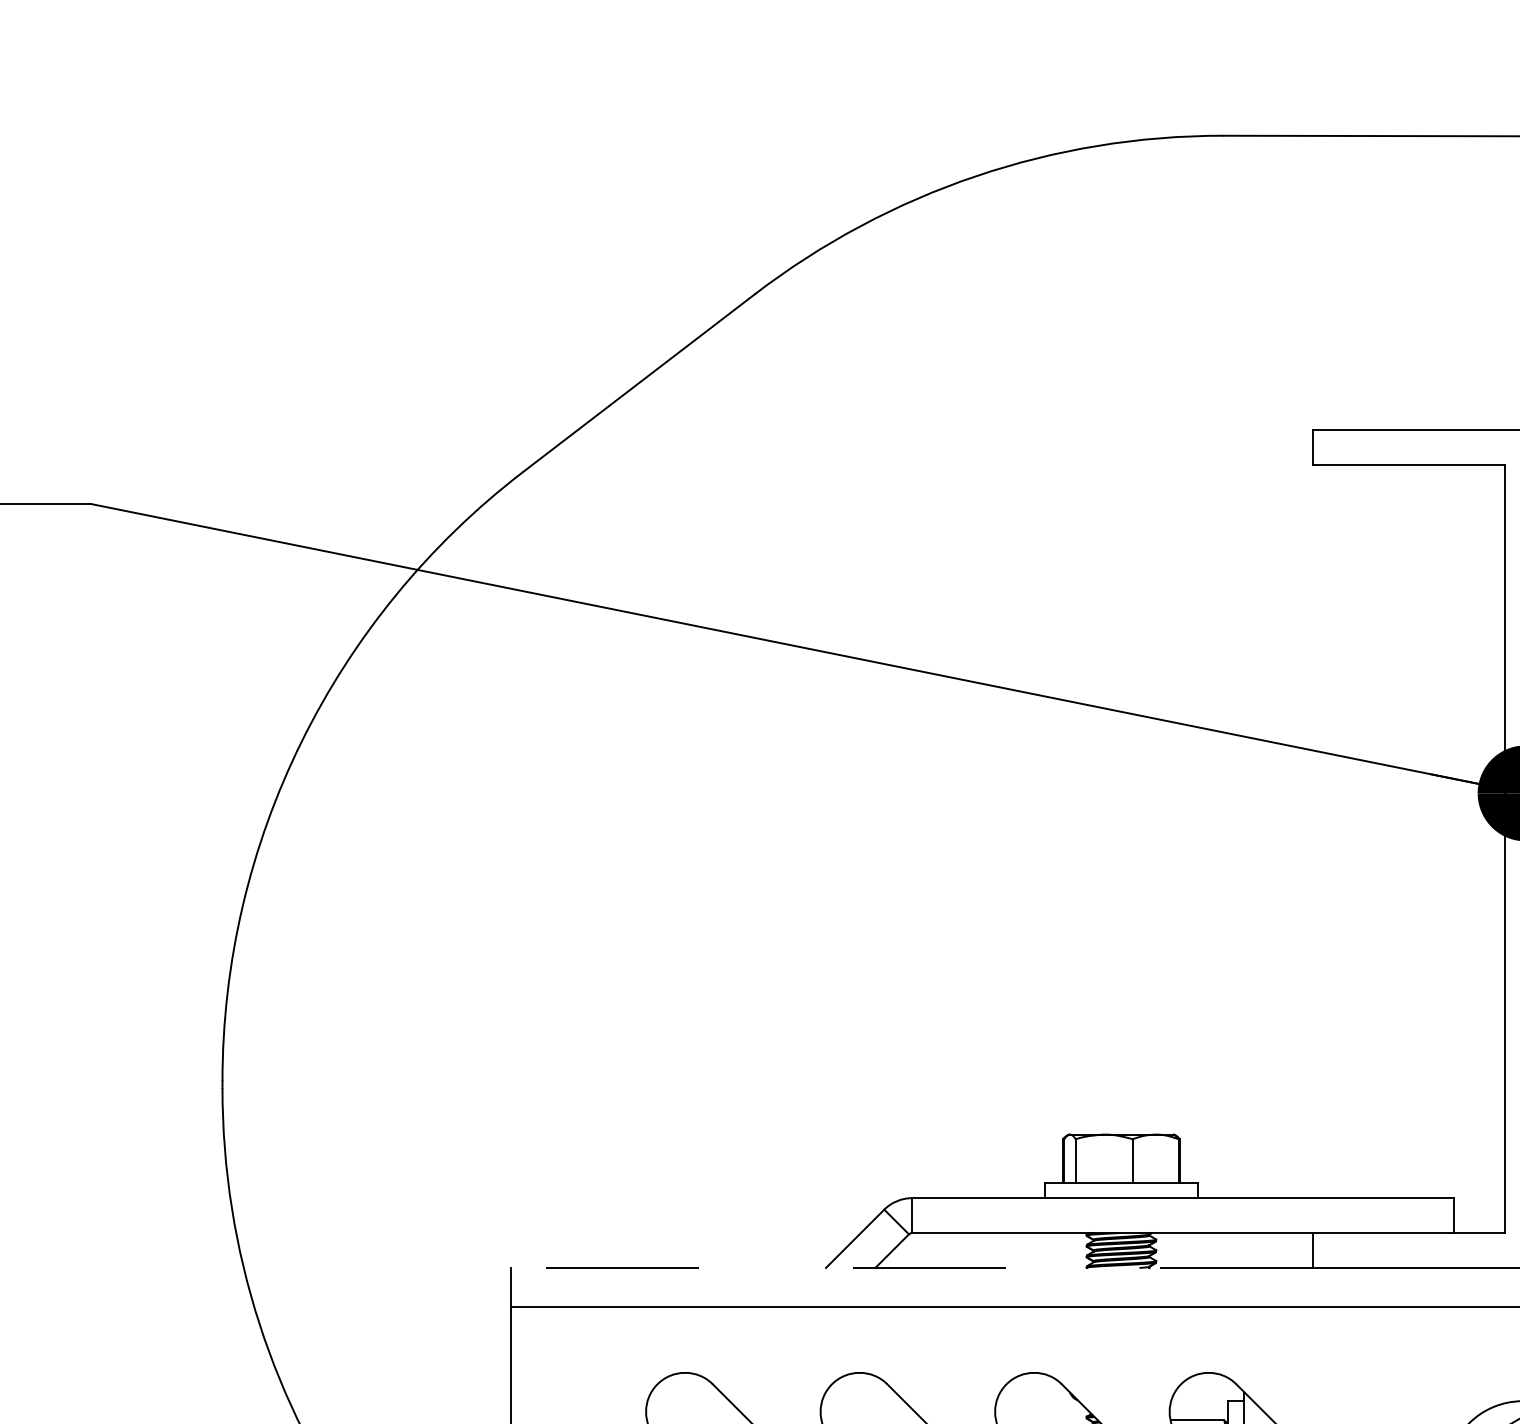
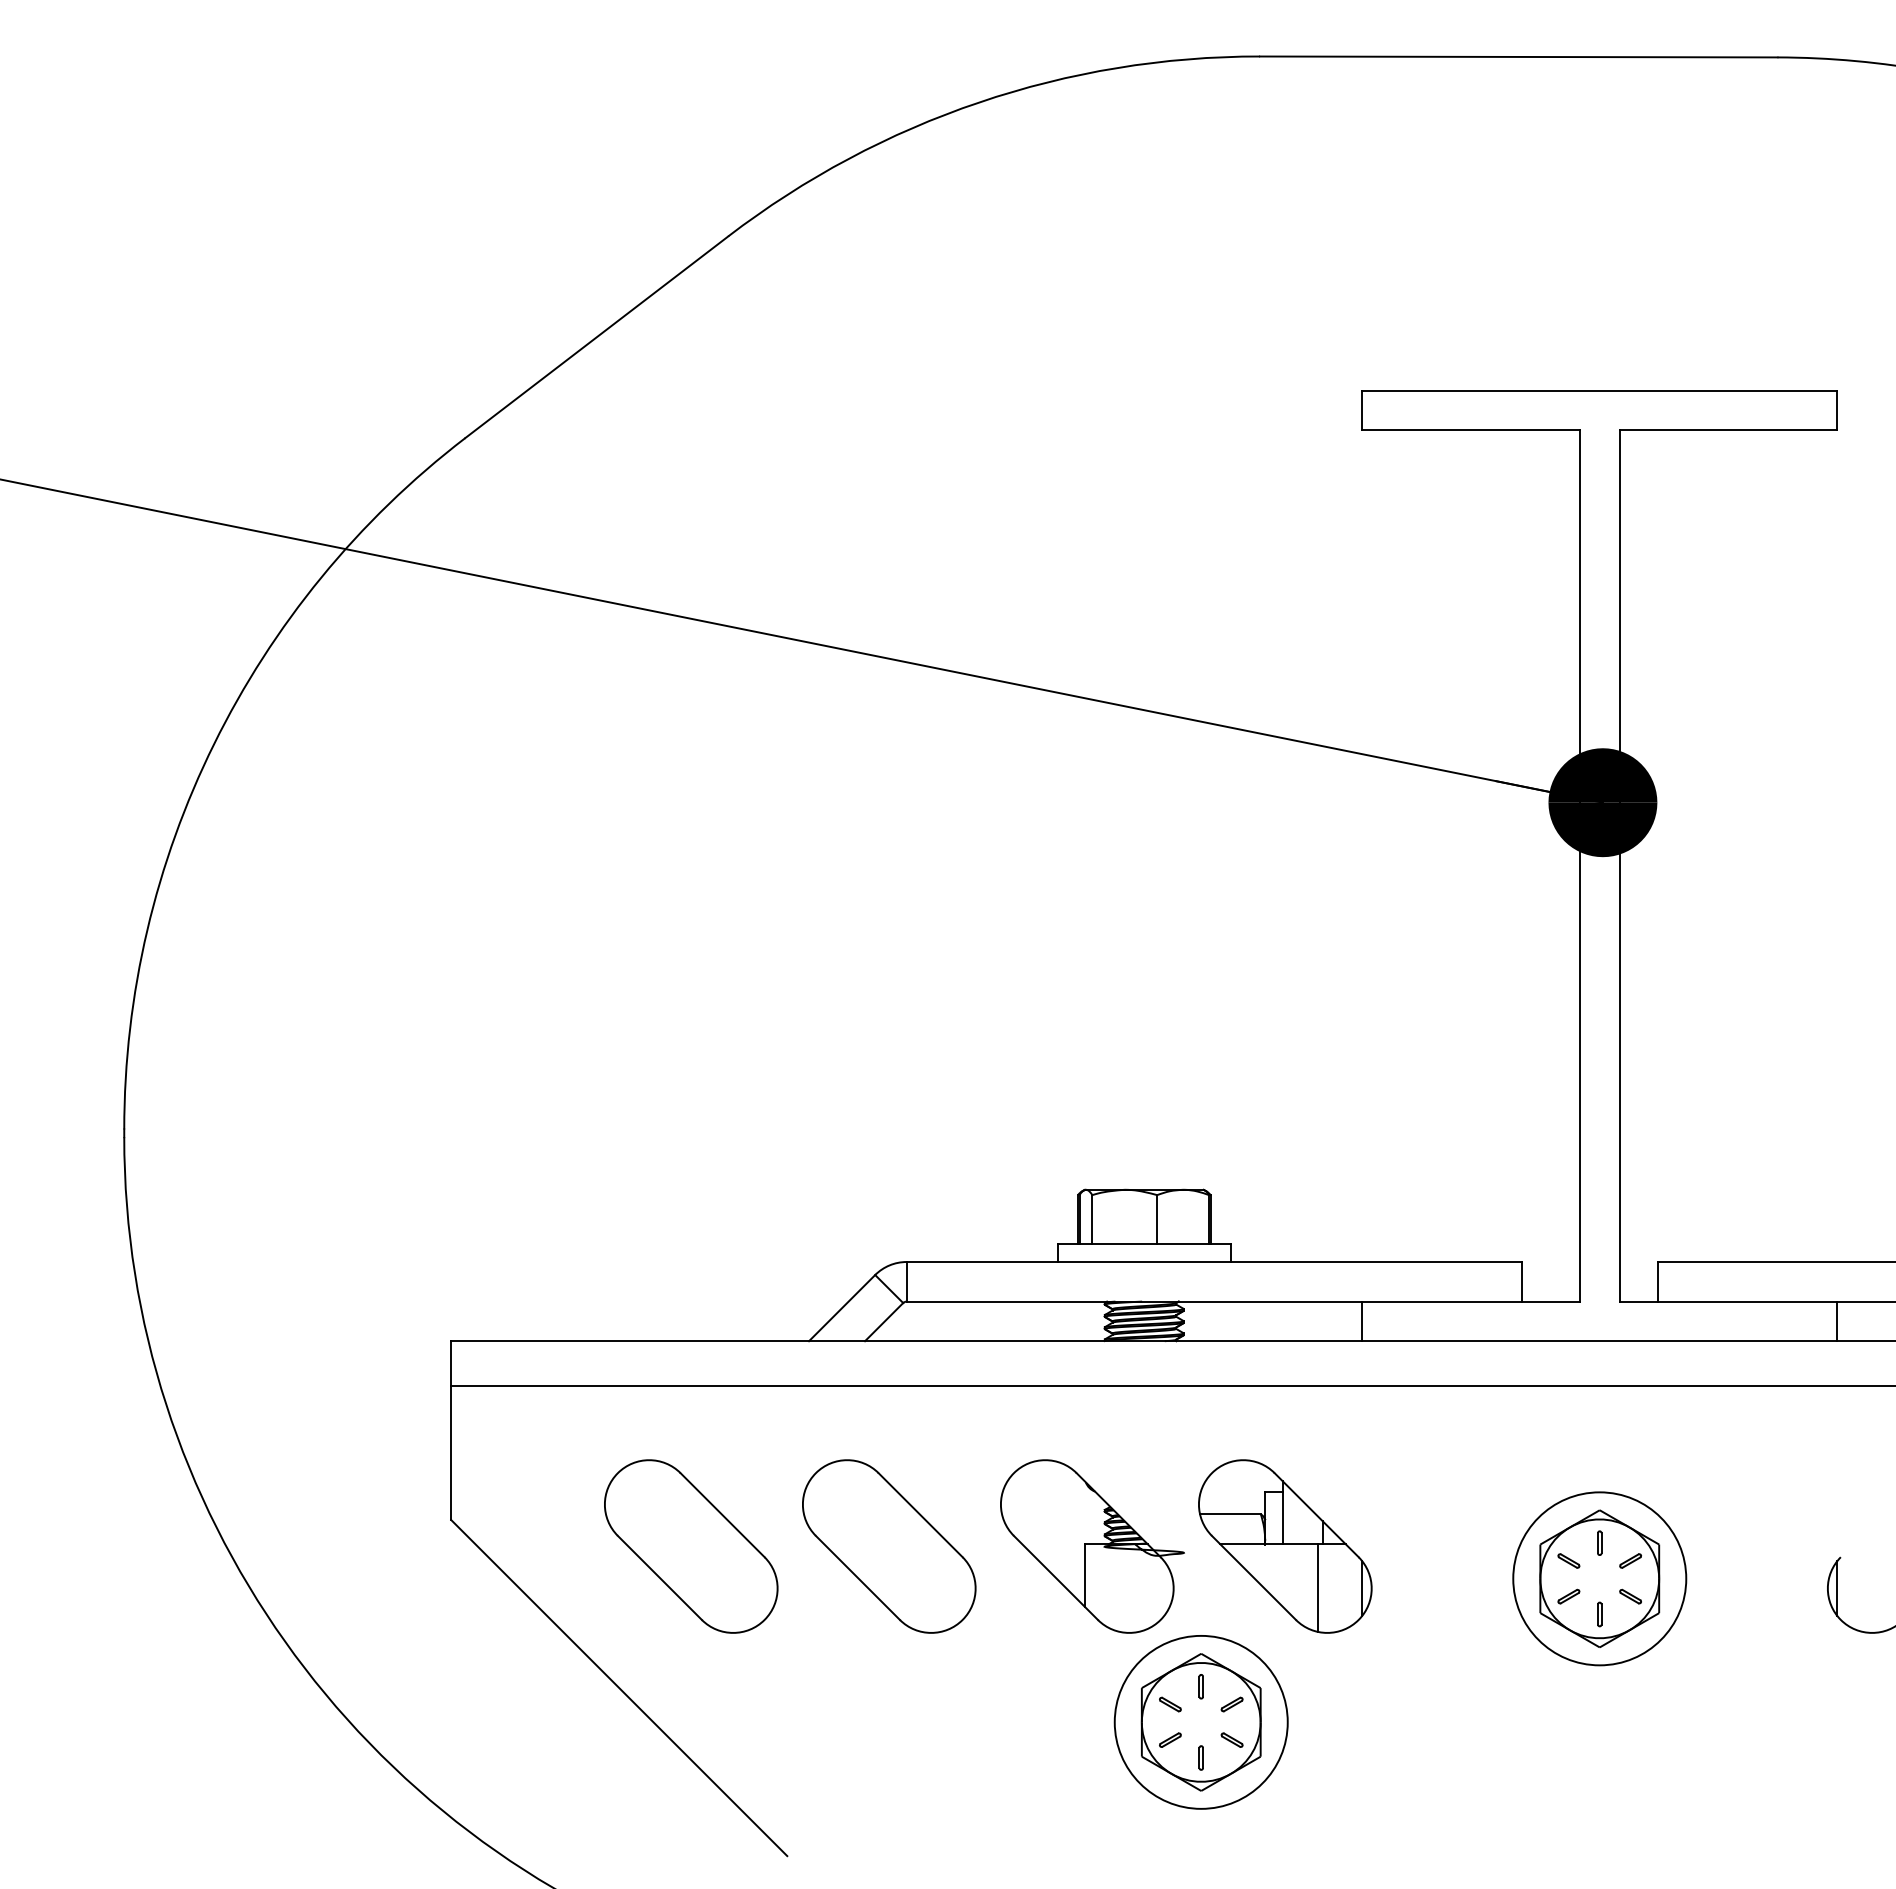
line: (911, 1268) -> (906, 1341), dashed -> solid

